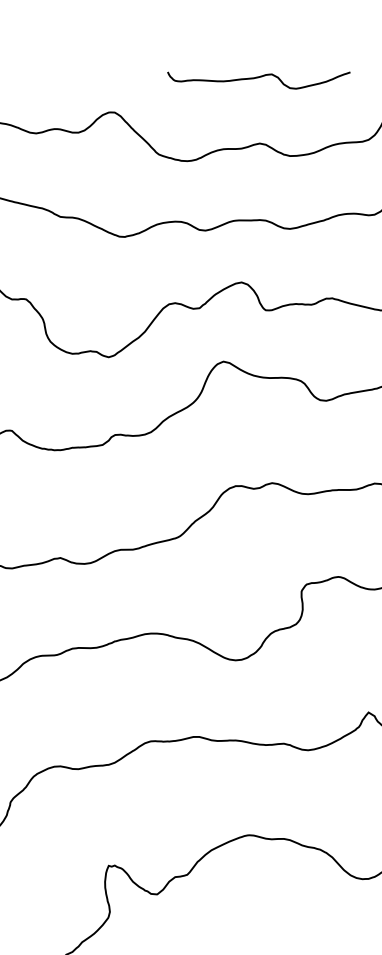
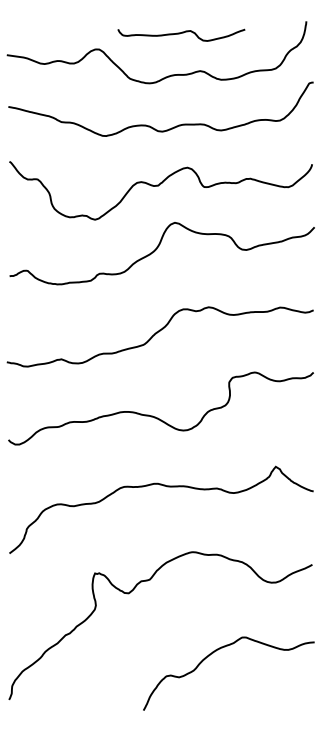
curve: (258, 77) -> (181, 33), moved

